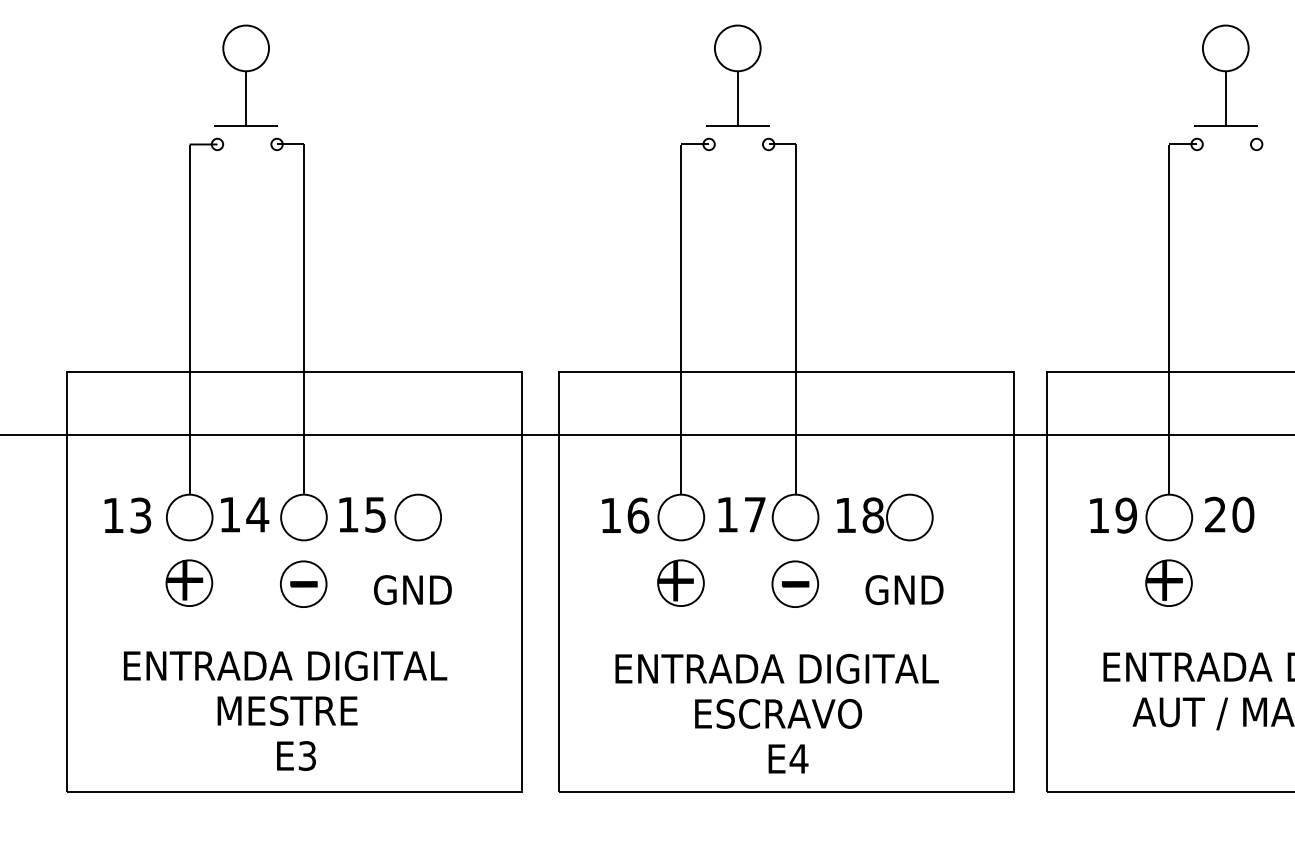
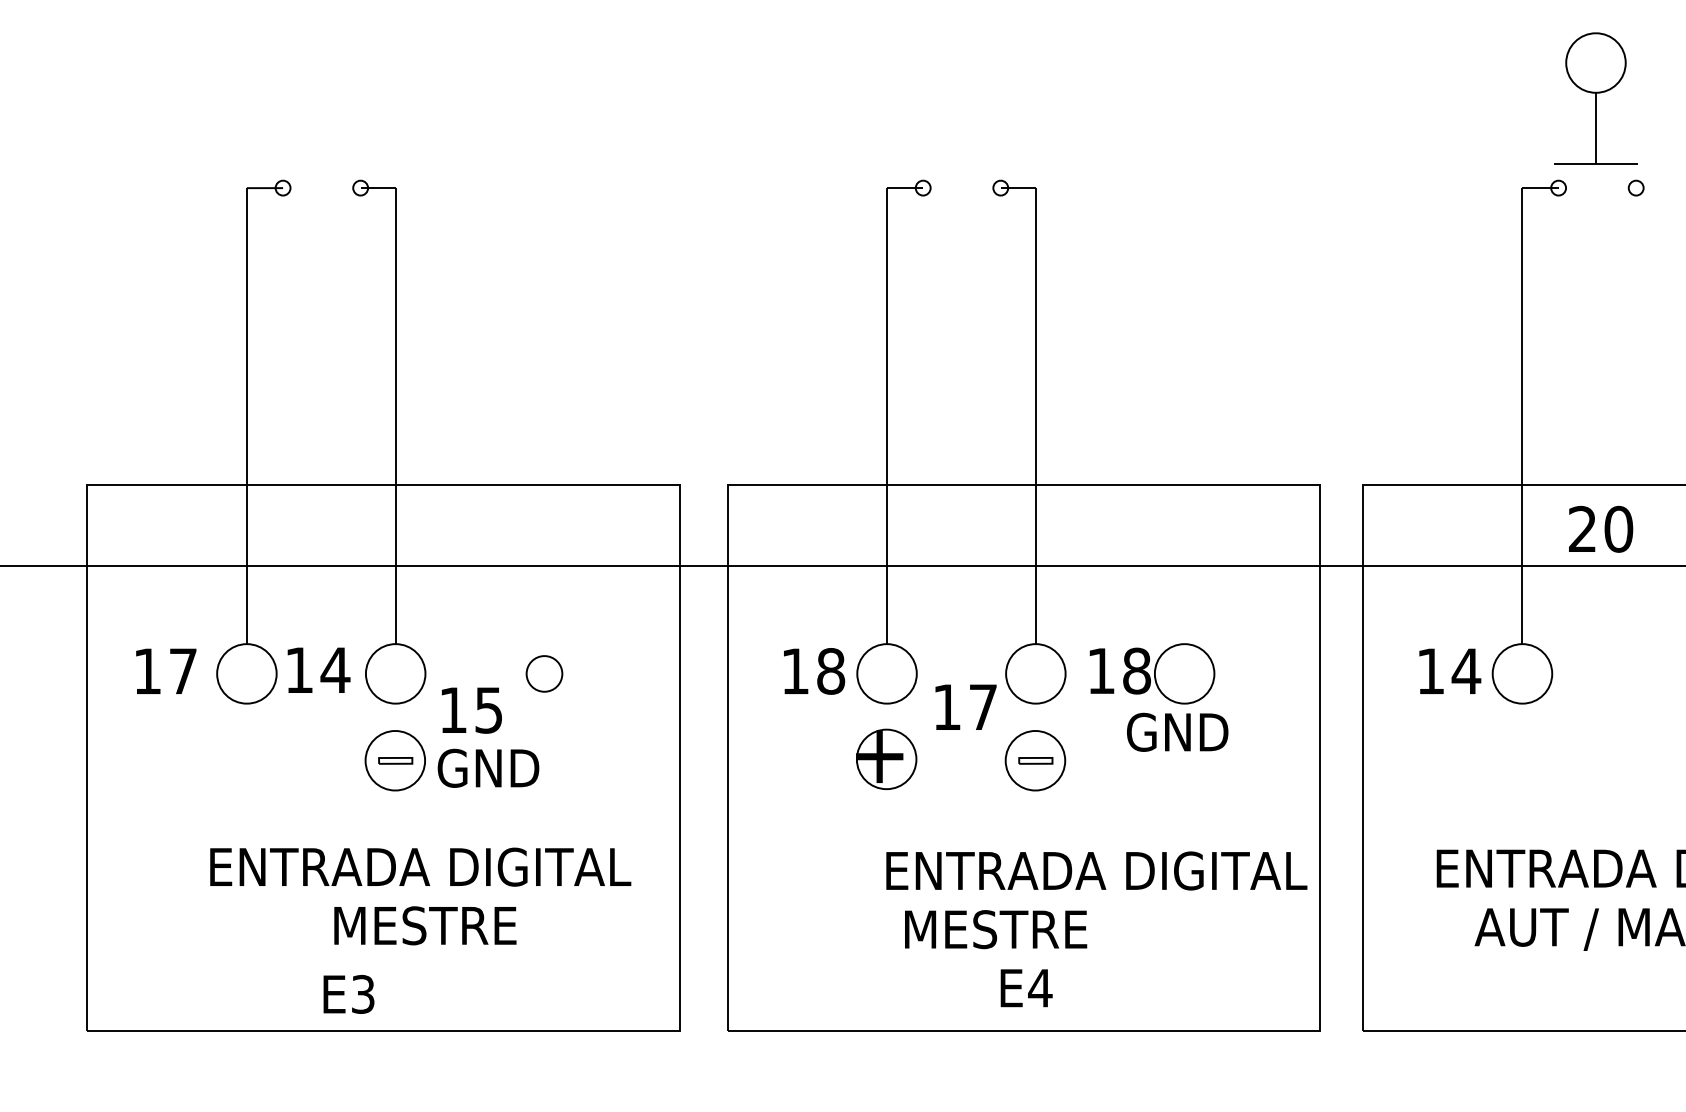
part: (246, 75) -> (320, 98), removed
part: (737, 75) -> (960, 98), removed
text: (362, 514) -> (471, 710), moved
text: (741, 514) -> (965, 706), moved
text: (1230, 514) -> (1601, 528), moved
text: (140, 515) -> (182, 671), 13 -> 17
text: (638, 515) -> (831, 671), 16 -> 18
text: (1126, 515) -> (1466, 671), 19 -> 14
part: (418, 517) -> (544, 673), size x0.6
part: (189, 582) -> (246, 758), removed
part: (1168, 582) -> (1521, 758), removed
fill: (303, 584) -> (395, 760), removed
fill: (795, 584) -> (1035, 760), removed
text: (412, 589) -> (488, 767), moved
text: (904, 589) -> (1177, 731), moved
text: (285, 665) -> (420, 866), moved
text: (776, 668) -> (1096, 870), moved
text: (287, 710) -> (425, 925), moved
text: (779, 713) -> (1015, 929), ESCRAVO -> MESTRE
text: (296, 756) -> (348, 994), moved

